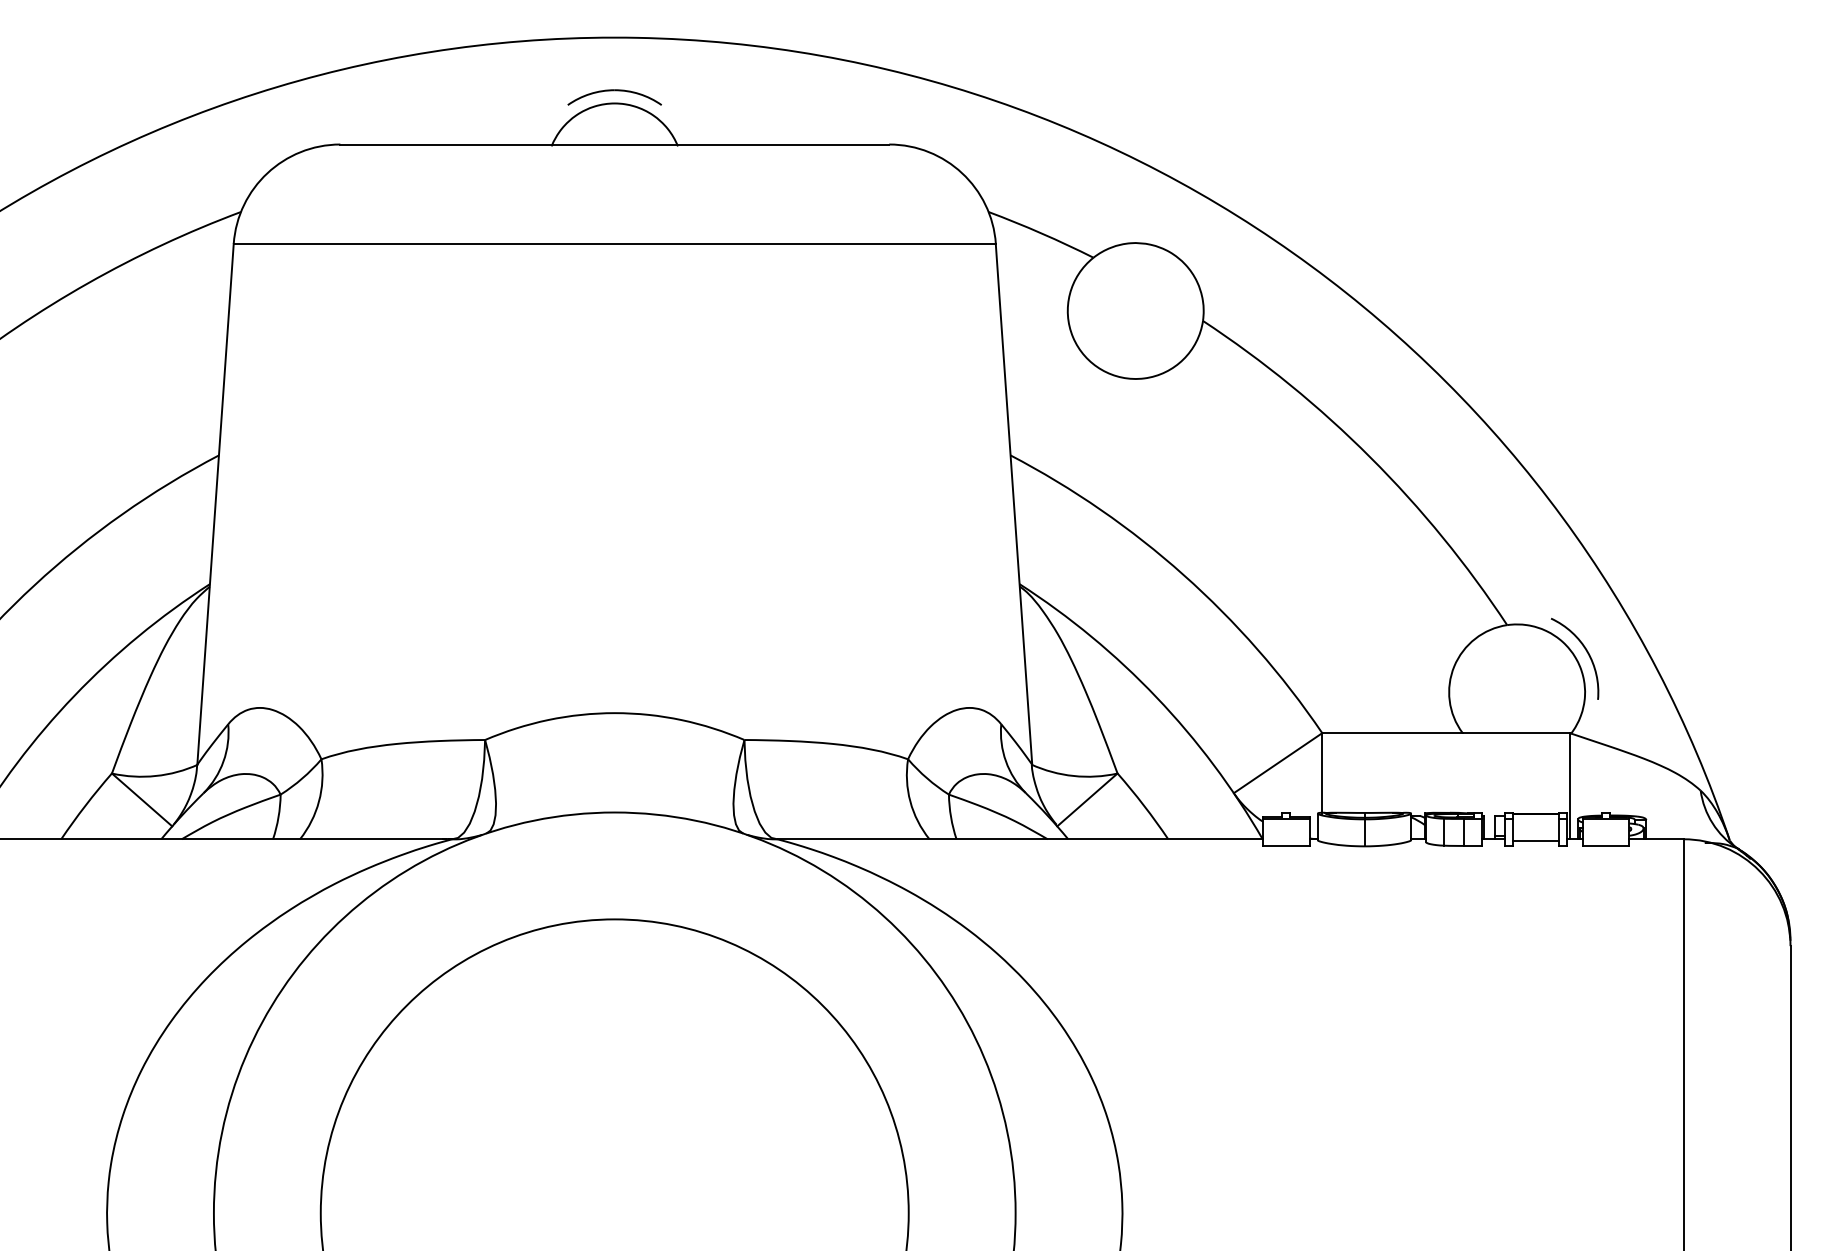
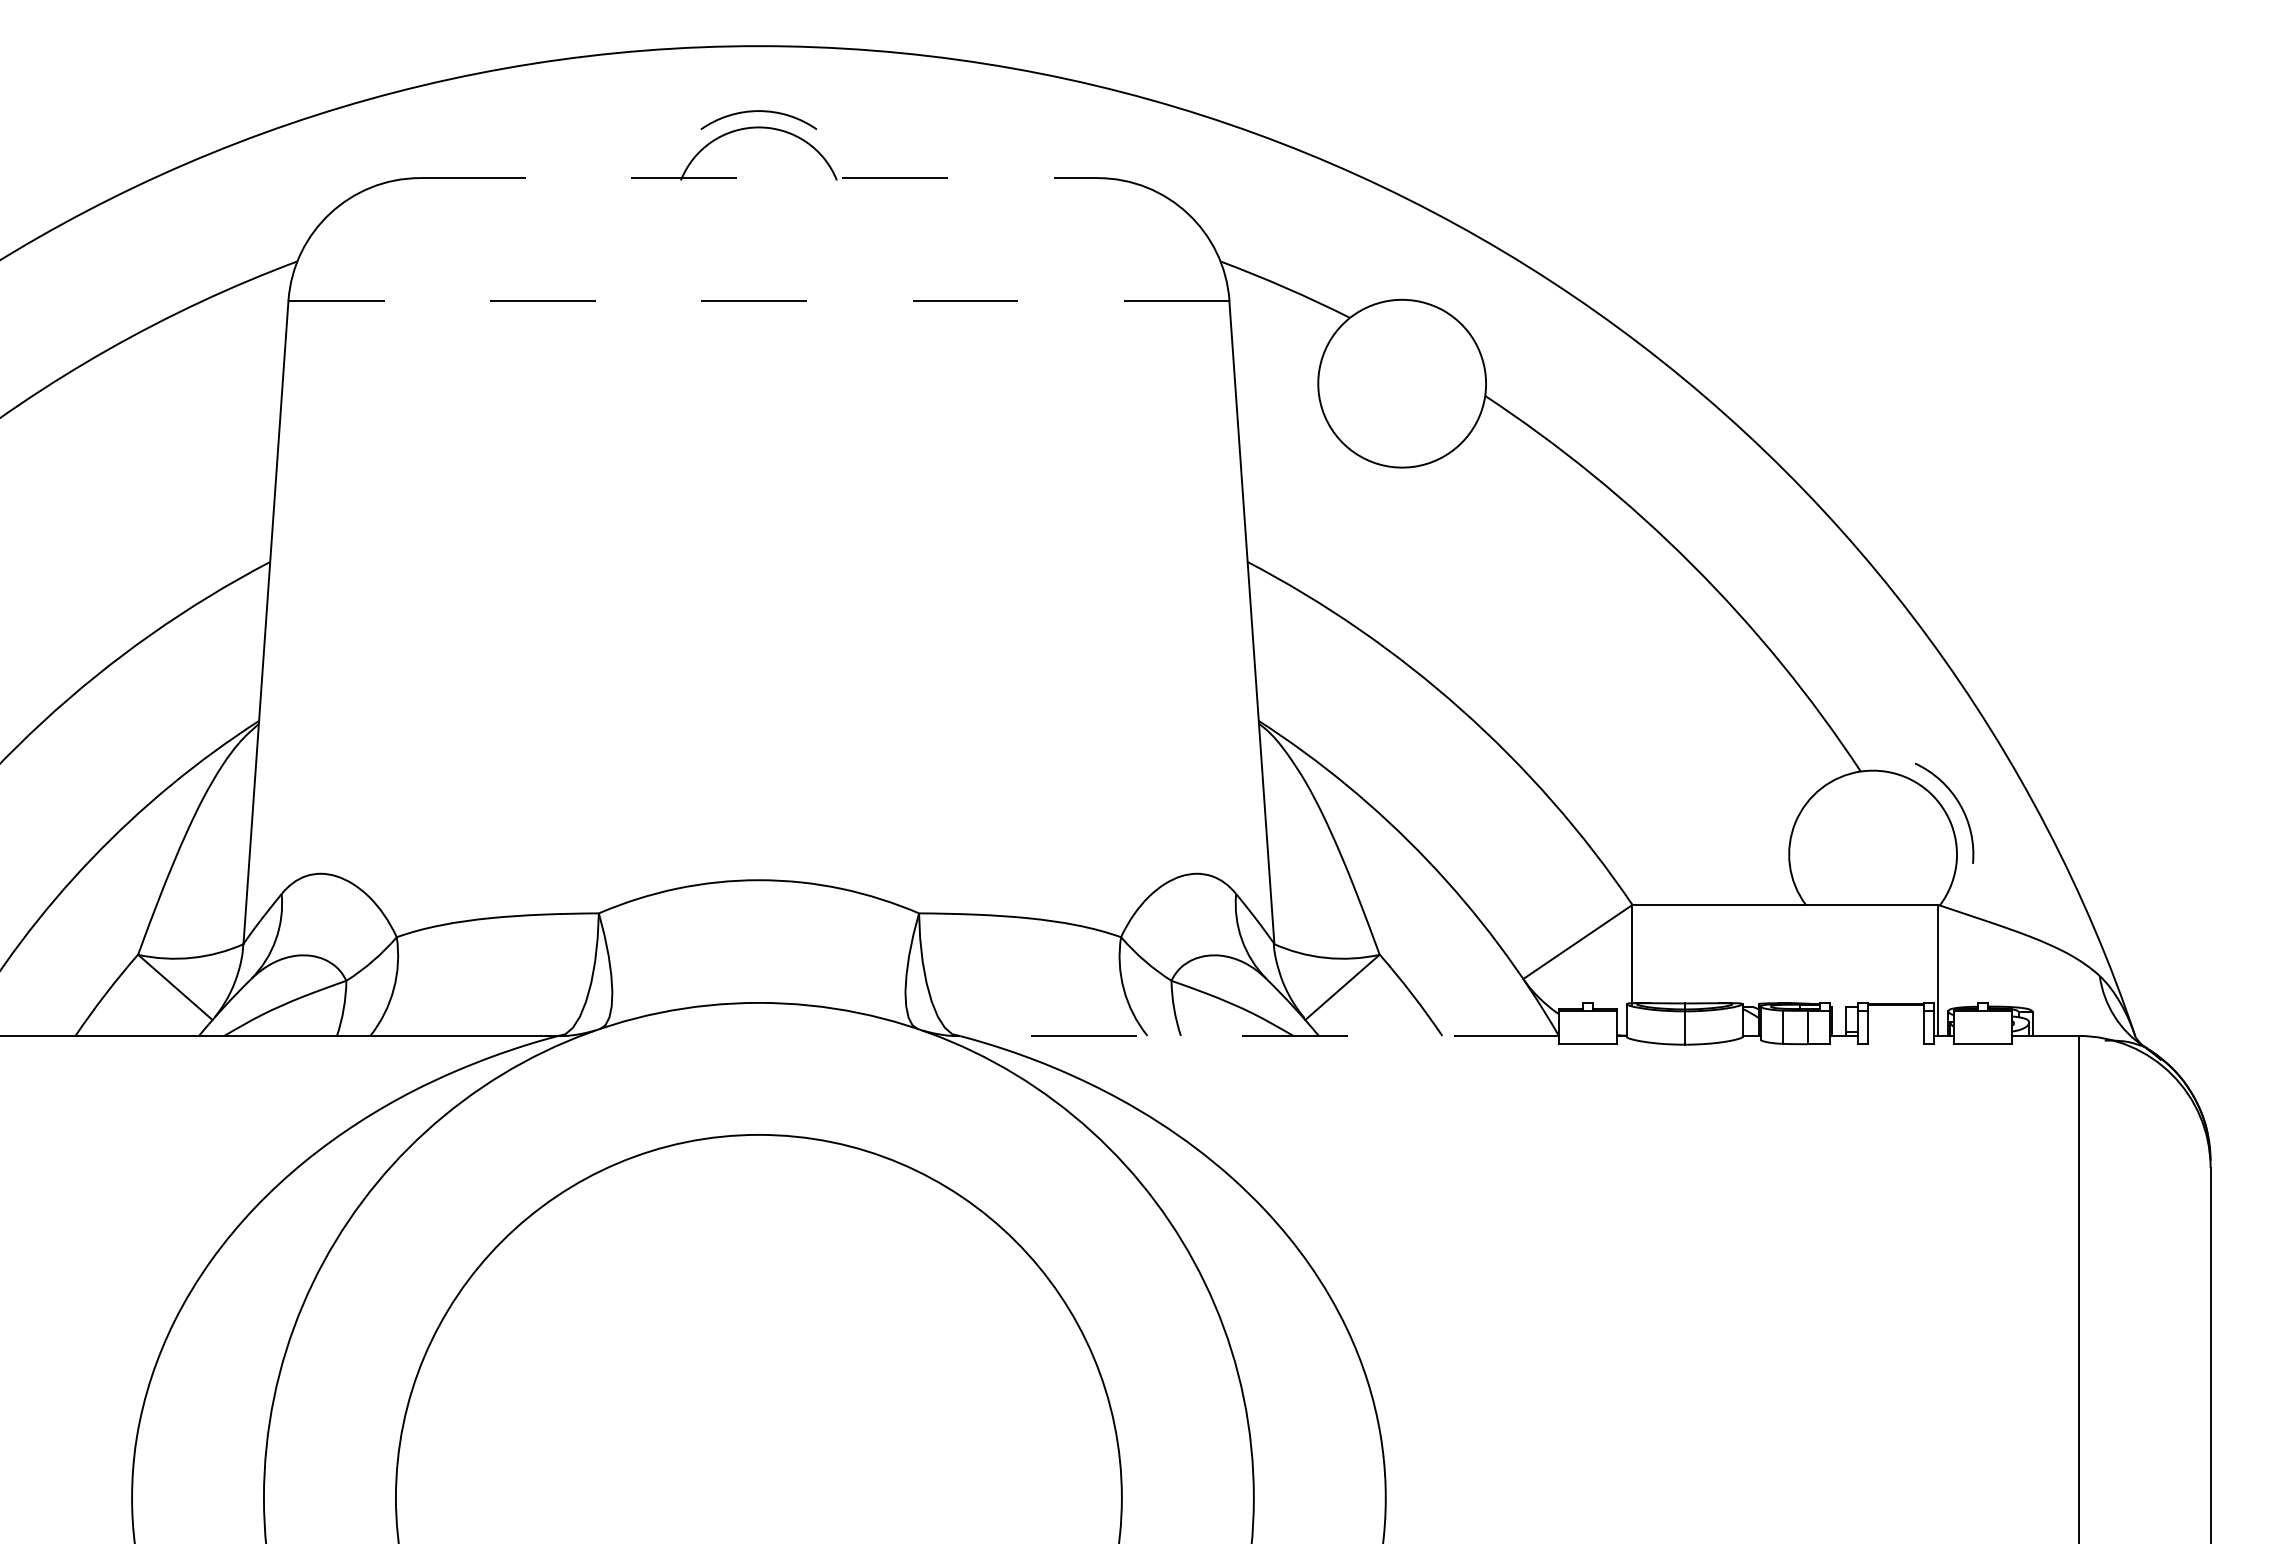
line: (614, 144) -> (758, 178), solid -> dashed
line: (614, 243) -> (758, 300), solid -> dashed
line: (1020, 838) -> (1259, 1035), solid -> dashed
line: (1535, 840) -> (1895, 1037), removed

